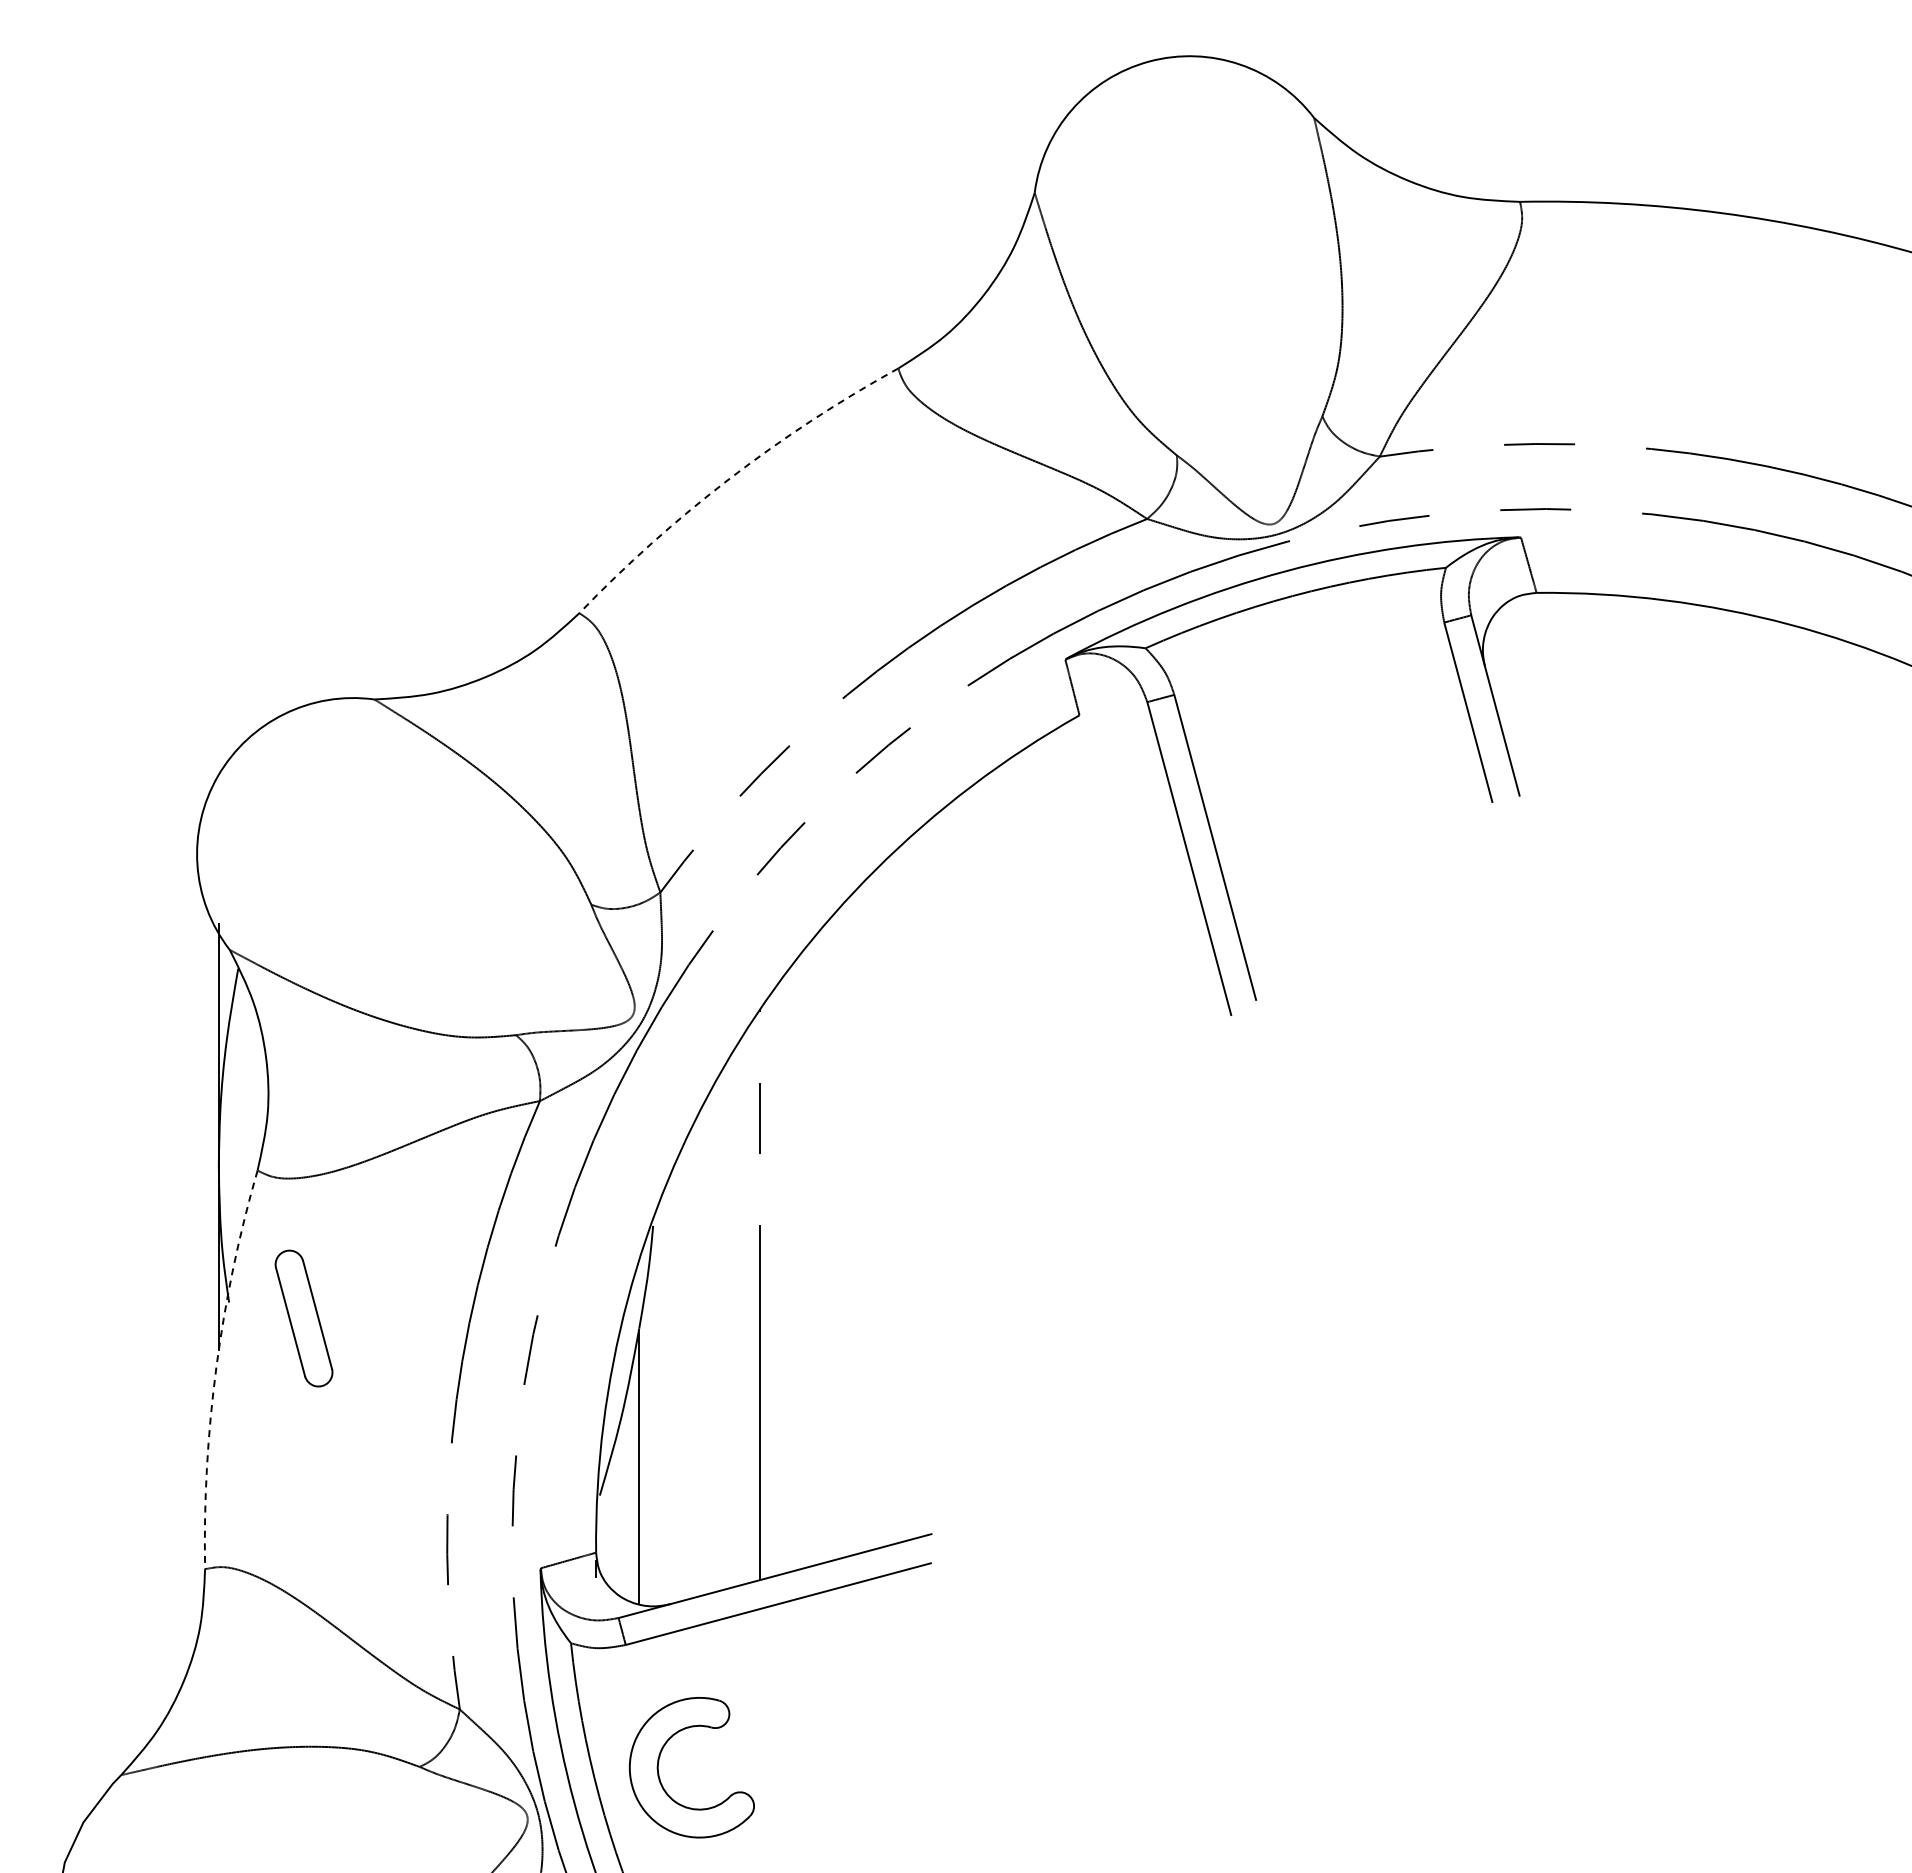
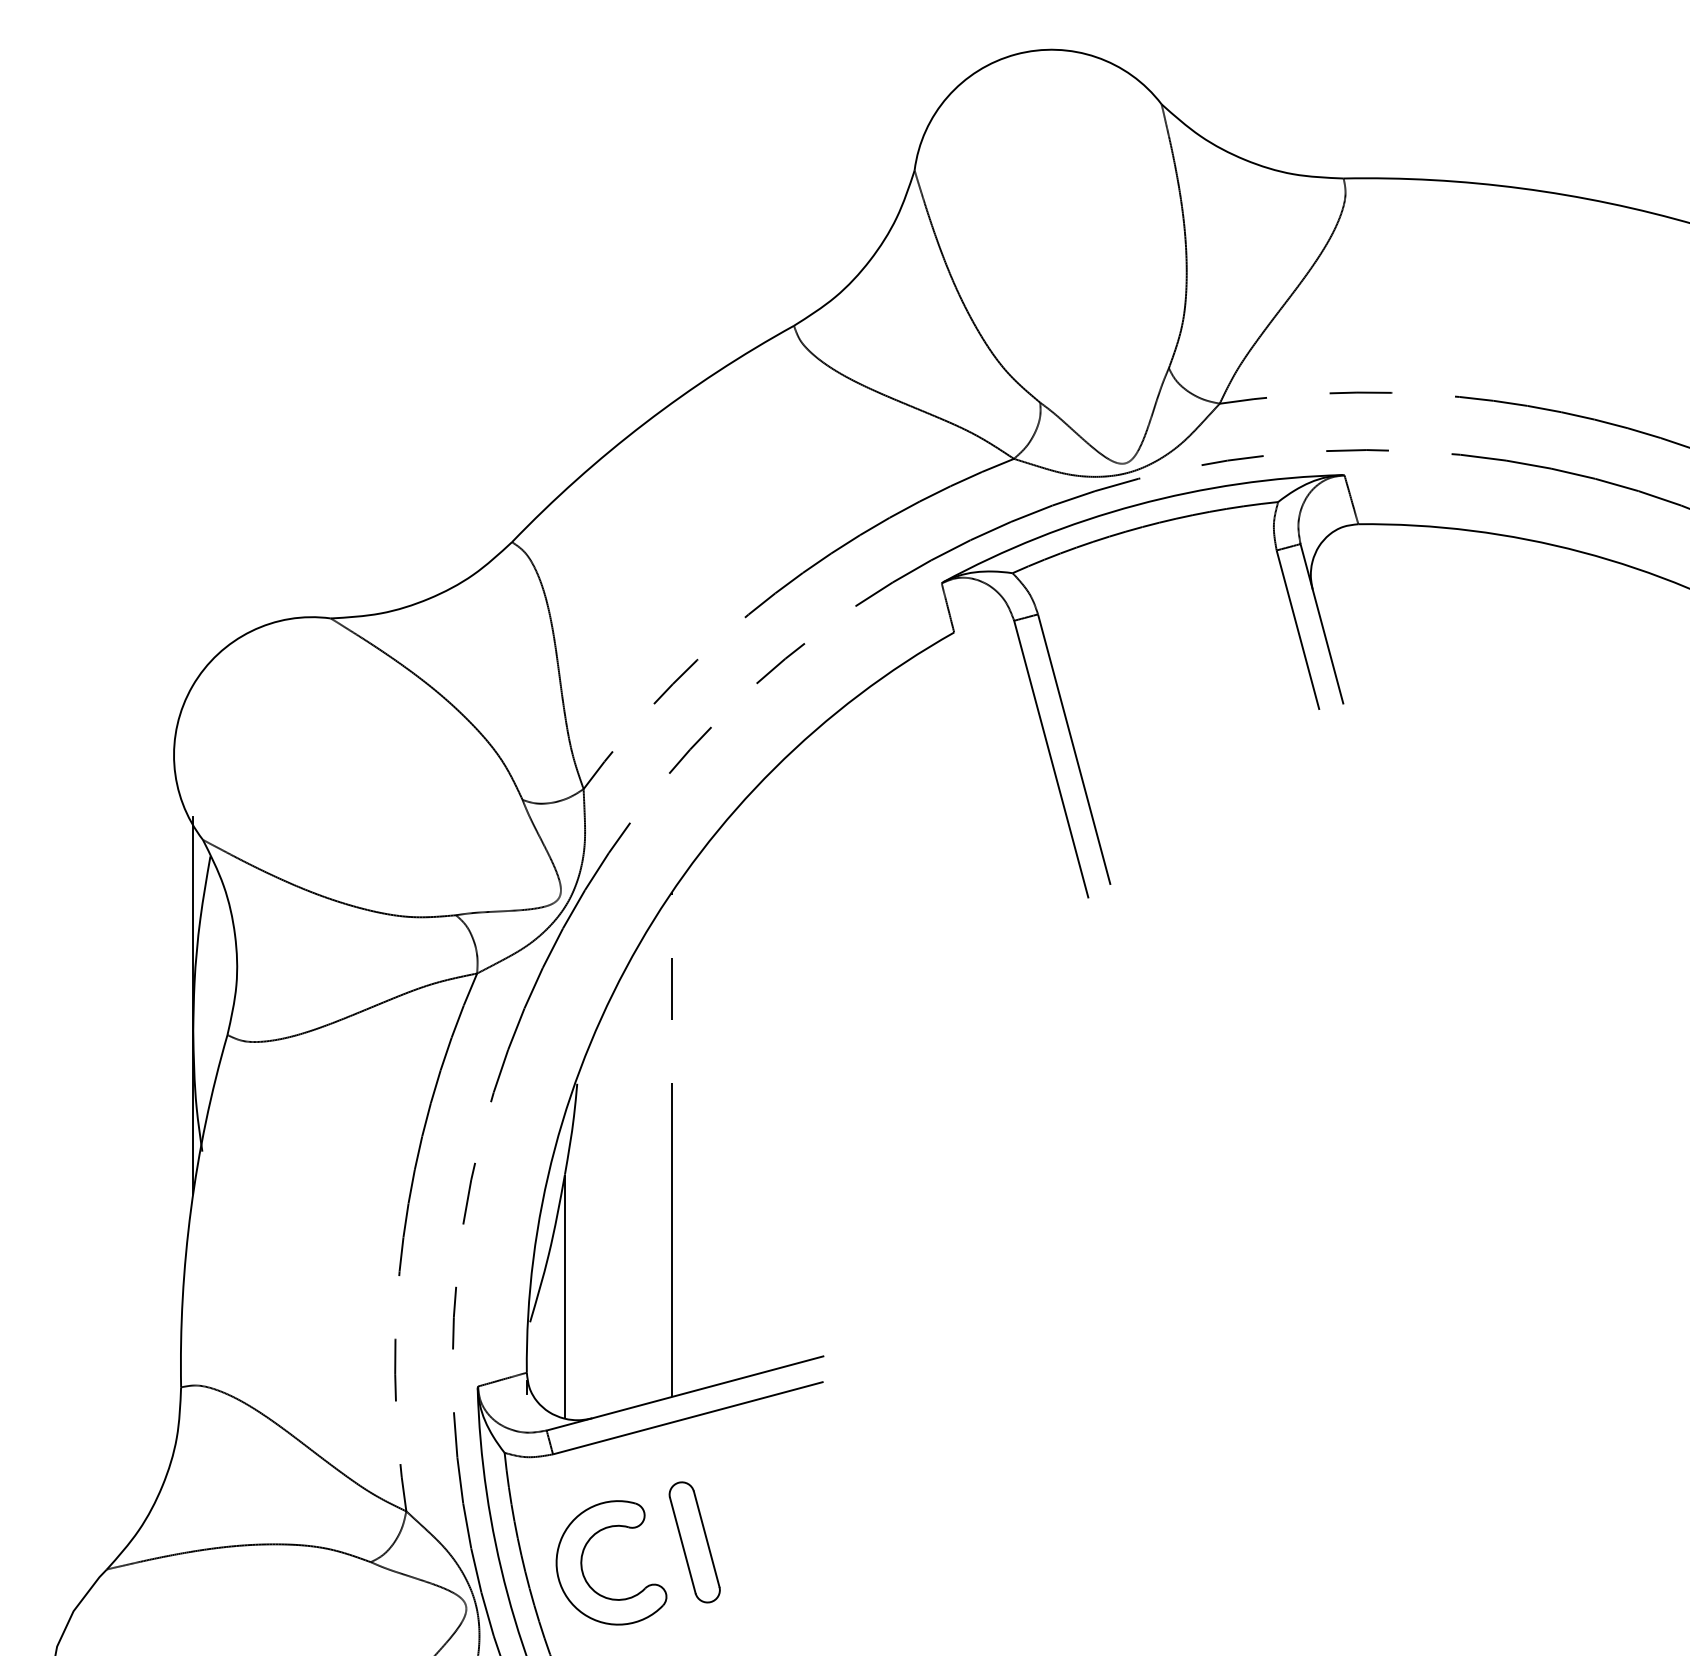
arc: (729, 478) -> (644, 423), dashed -> solid
part: (303, 1318) -> (694, 1542), moved
arc: (216, 1367) -> (191, 1209), dashed -> solid

